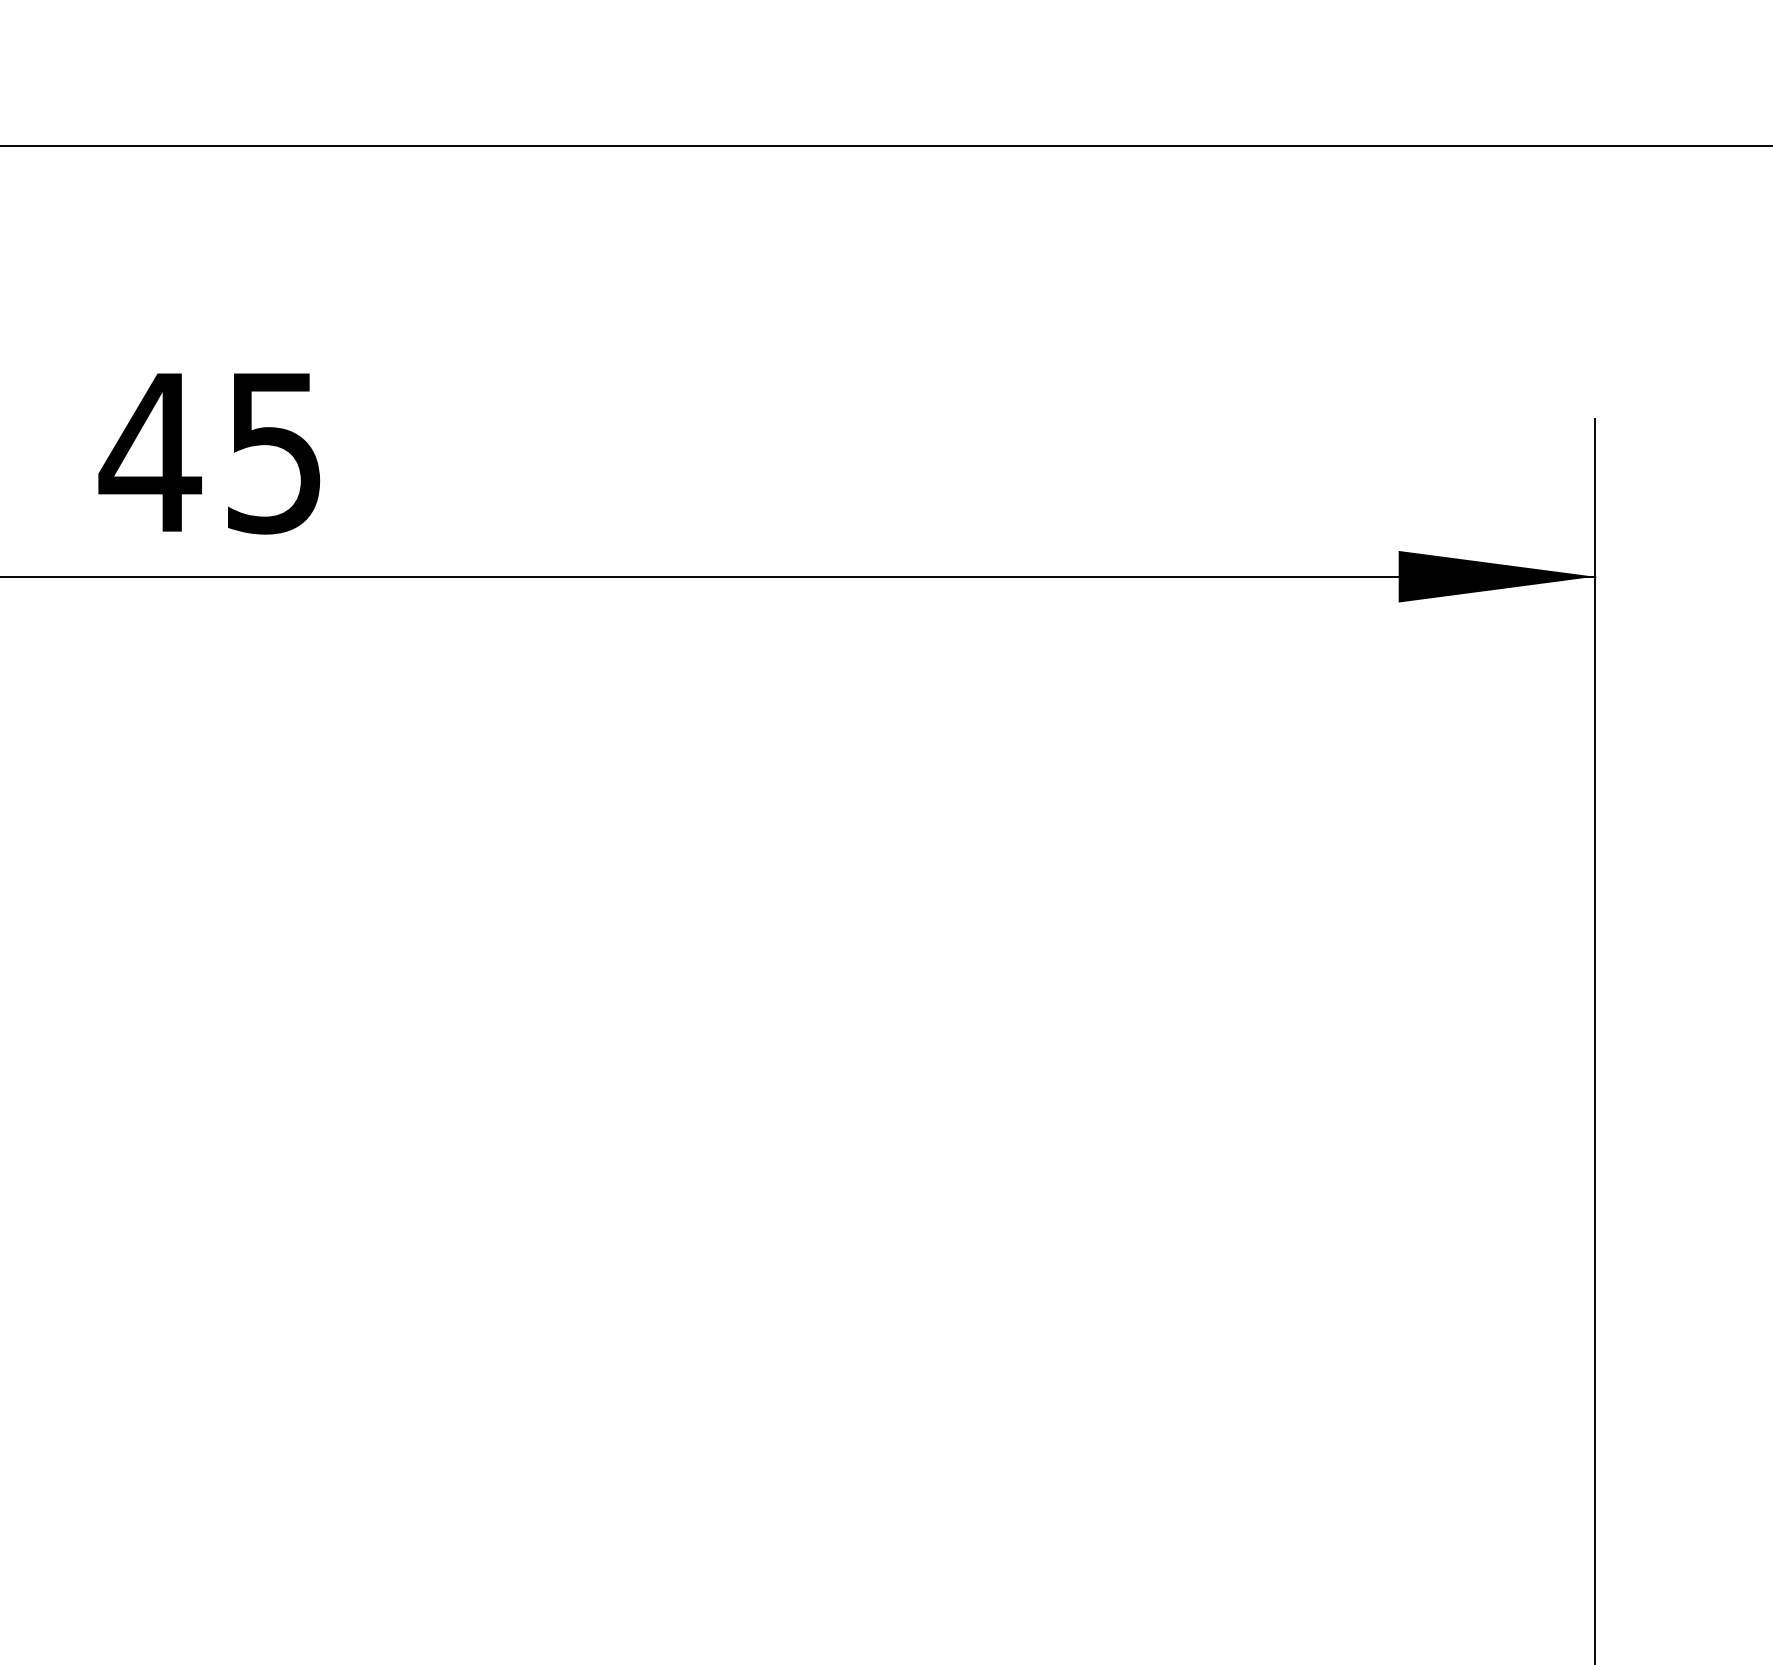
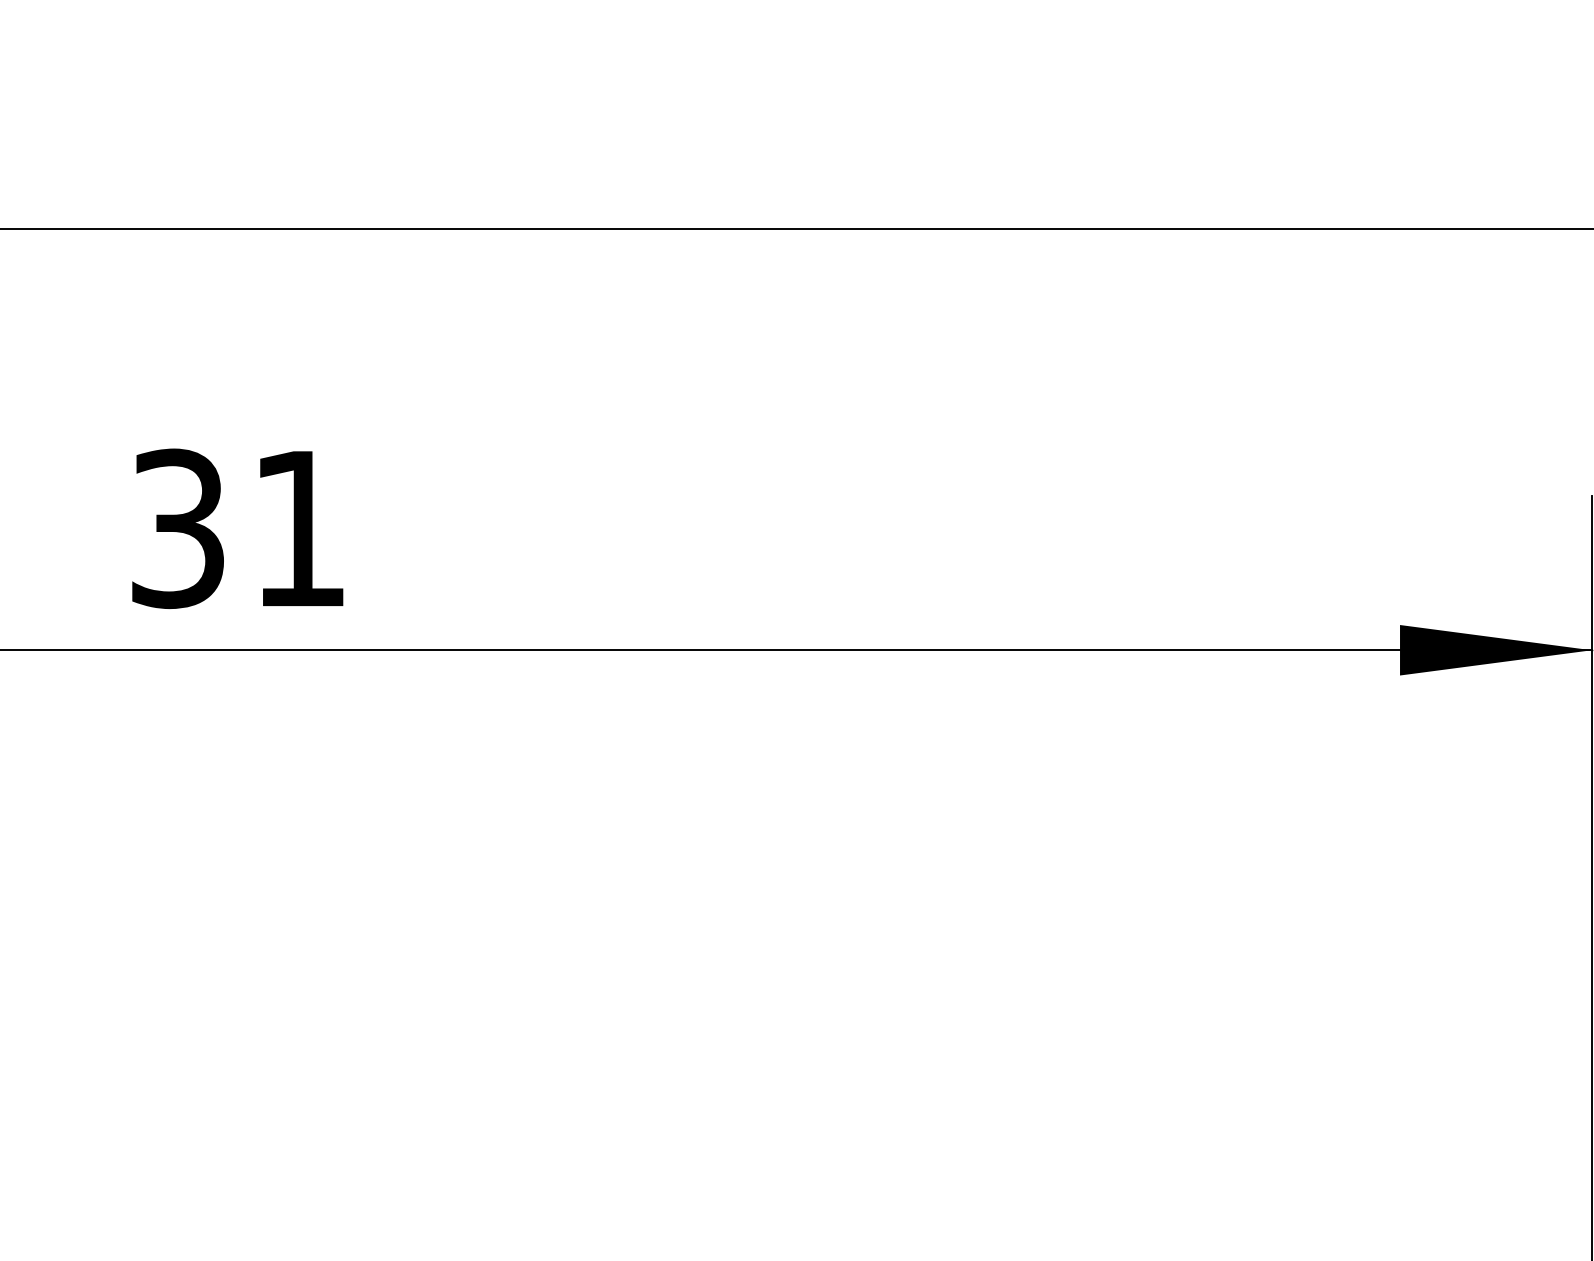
text: (209, 452) -> (235, 528), 45 -> 31

